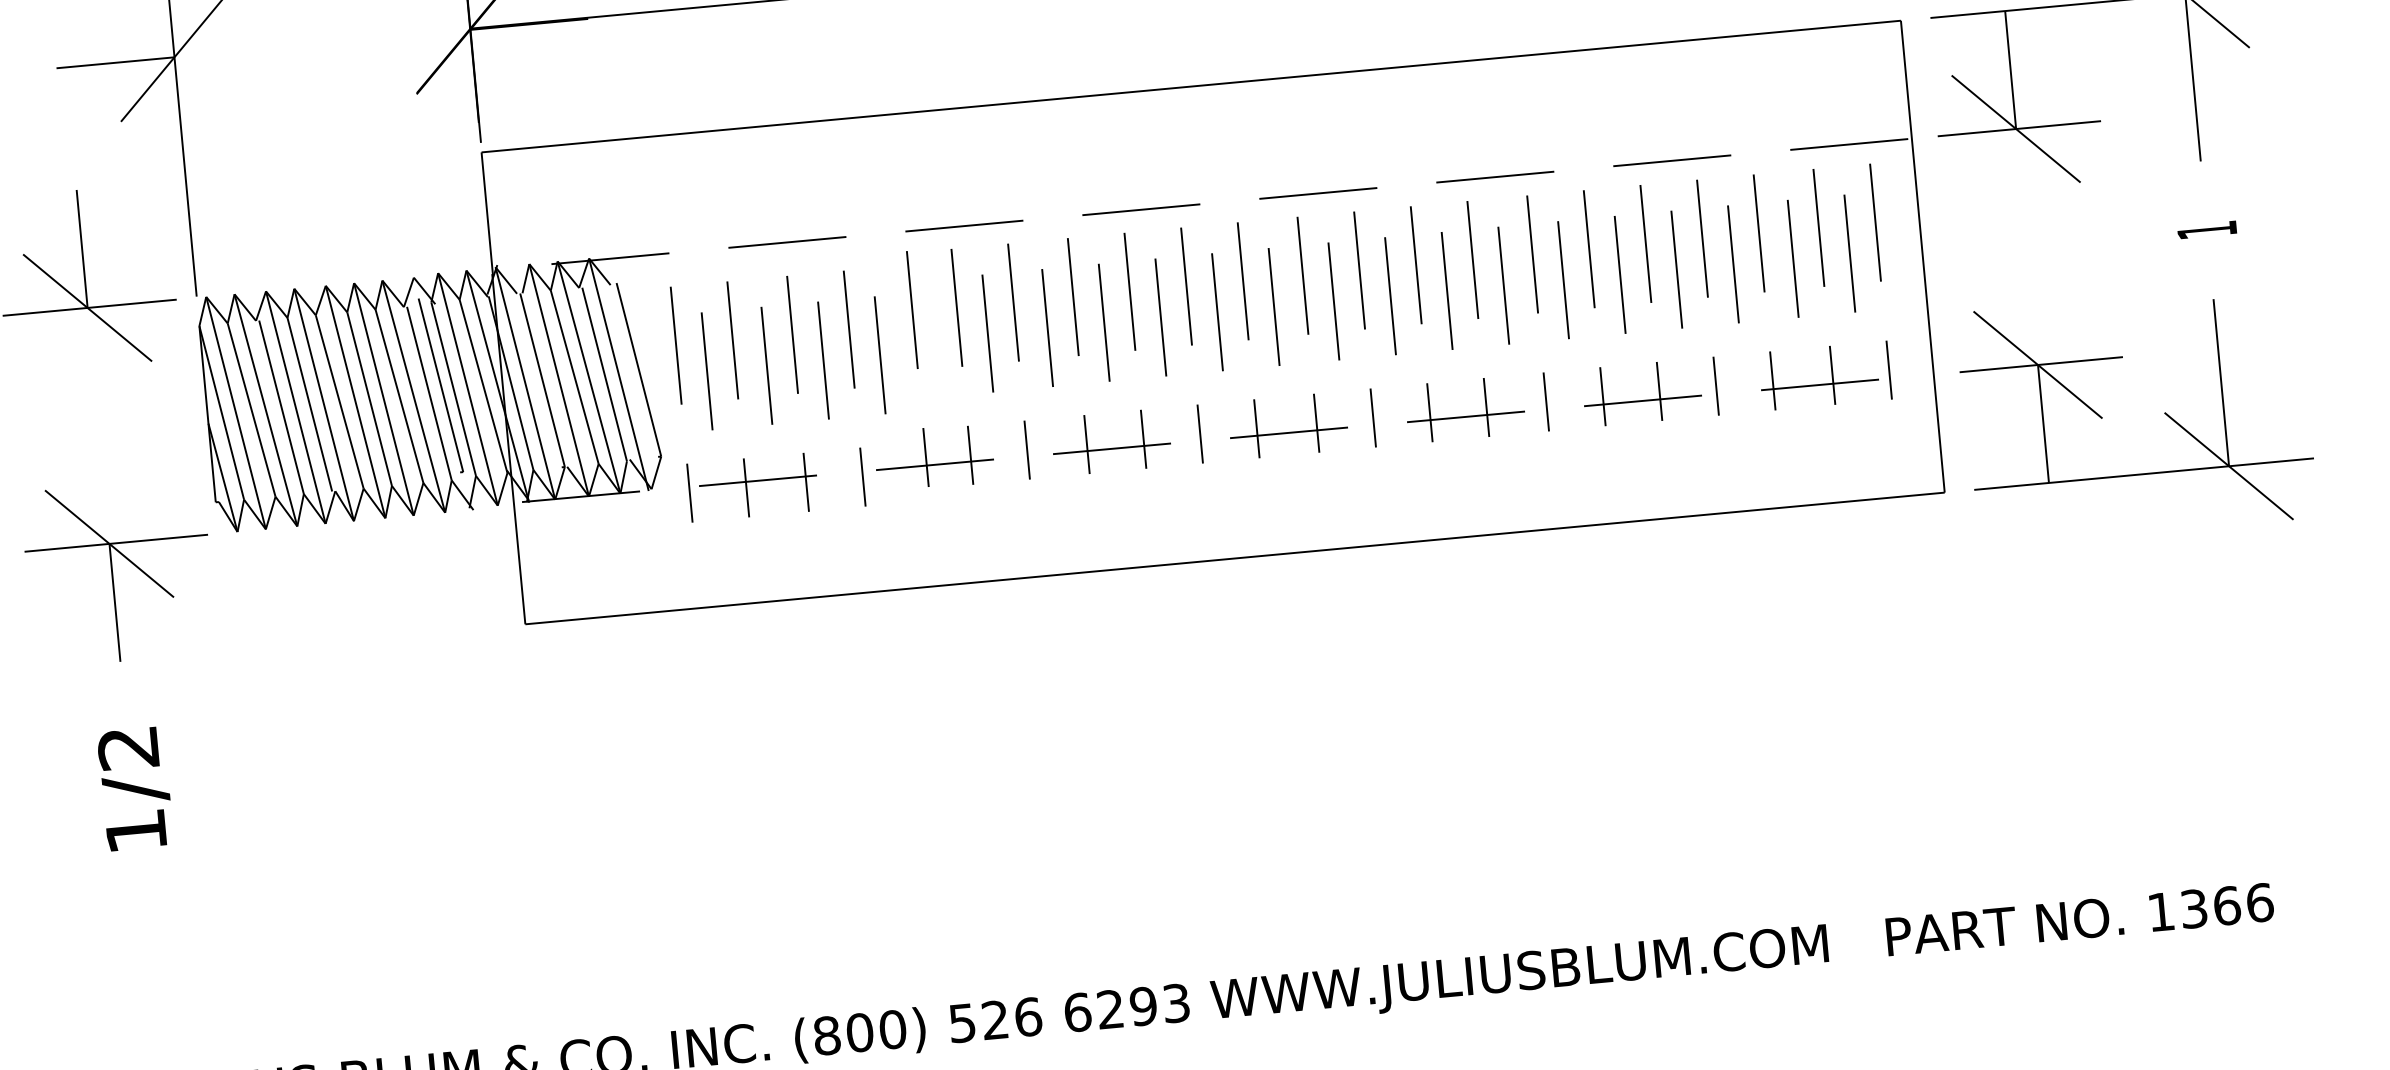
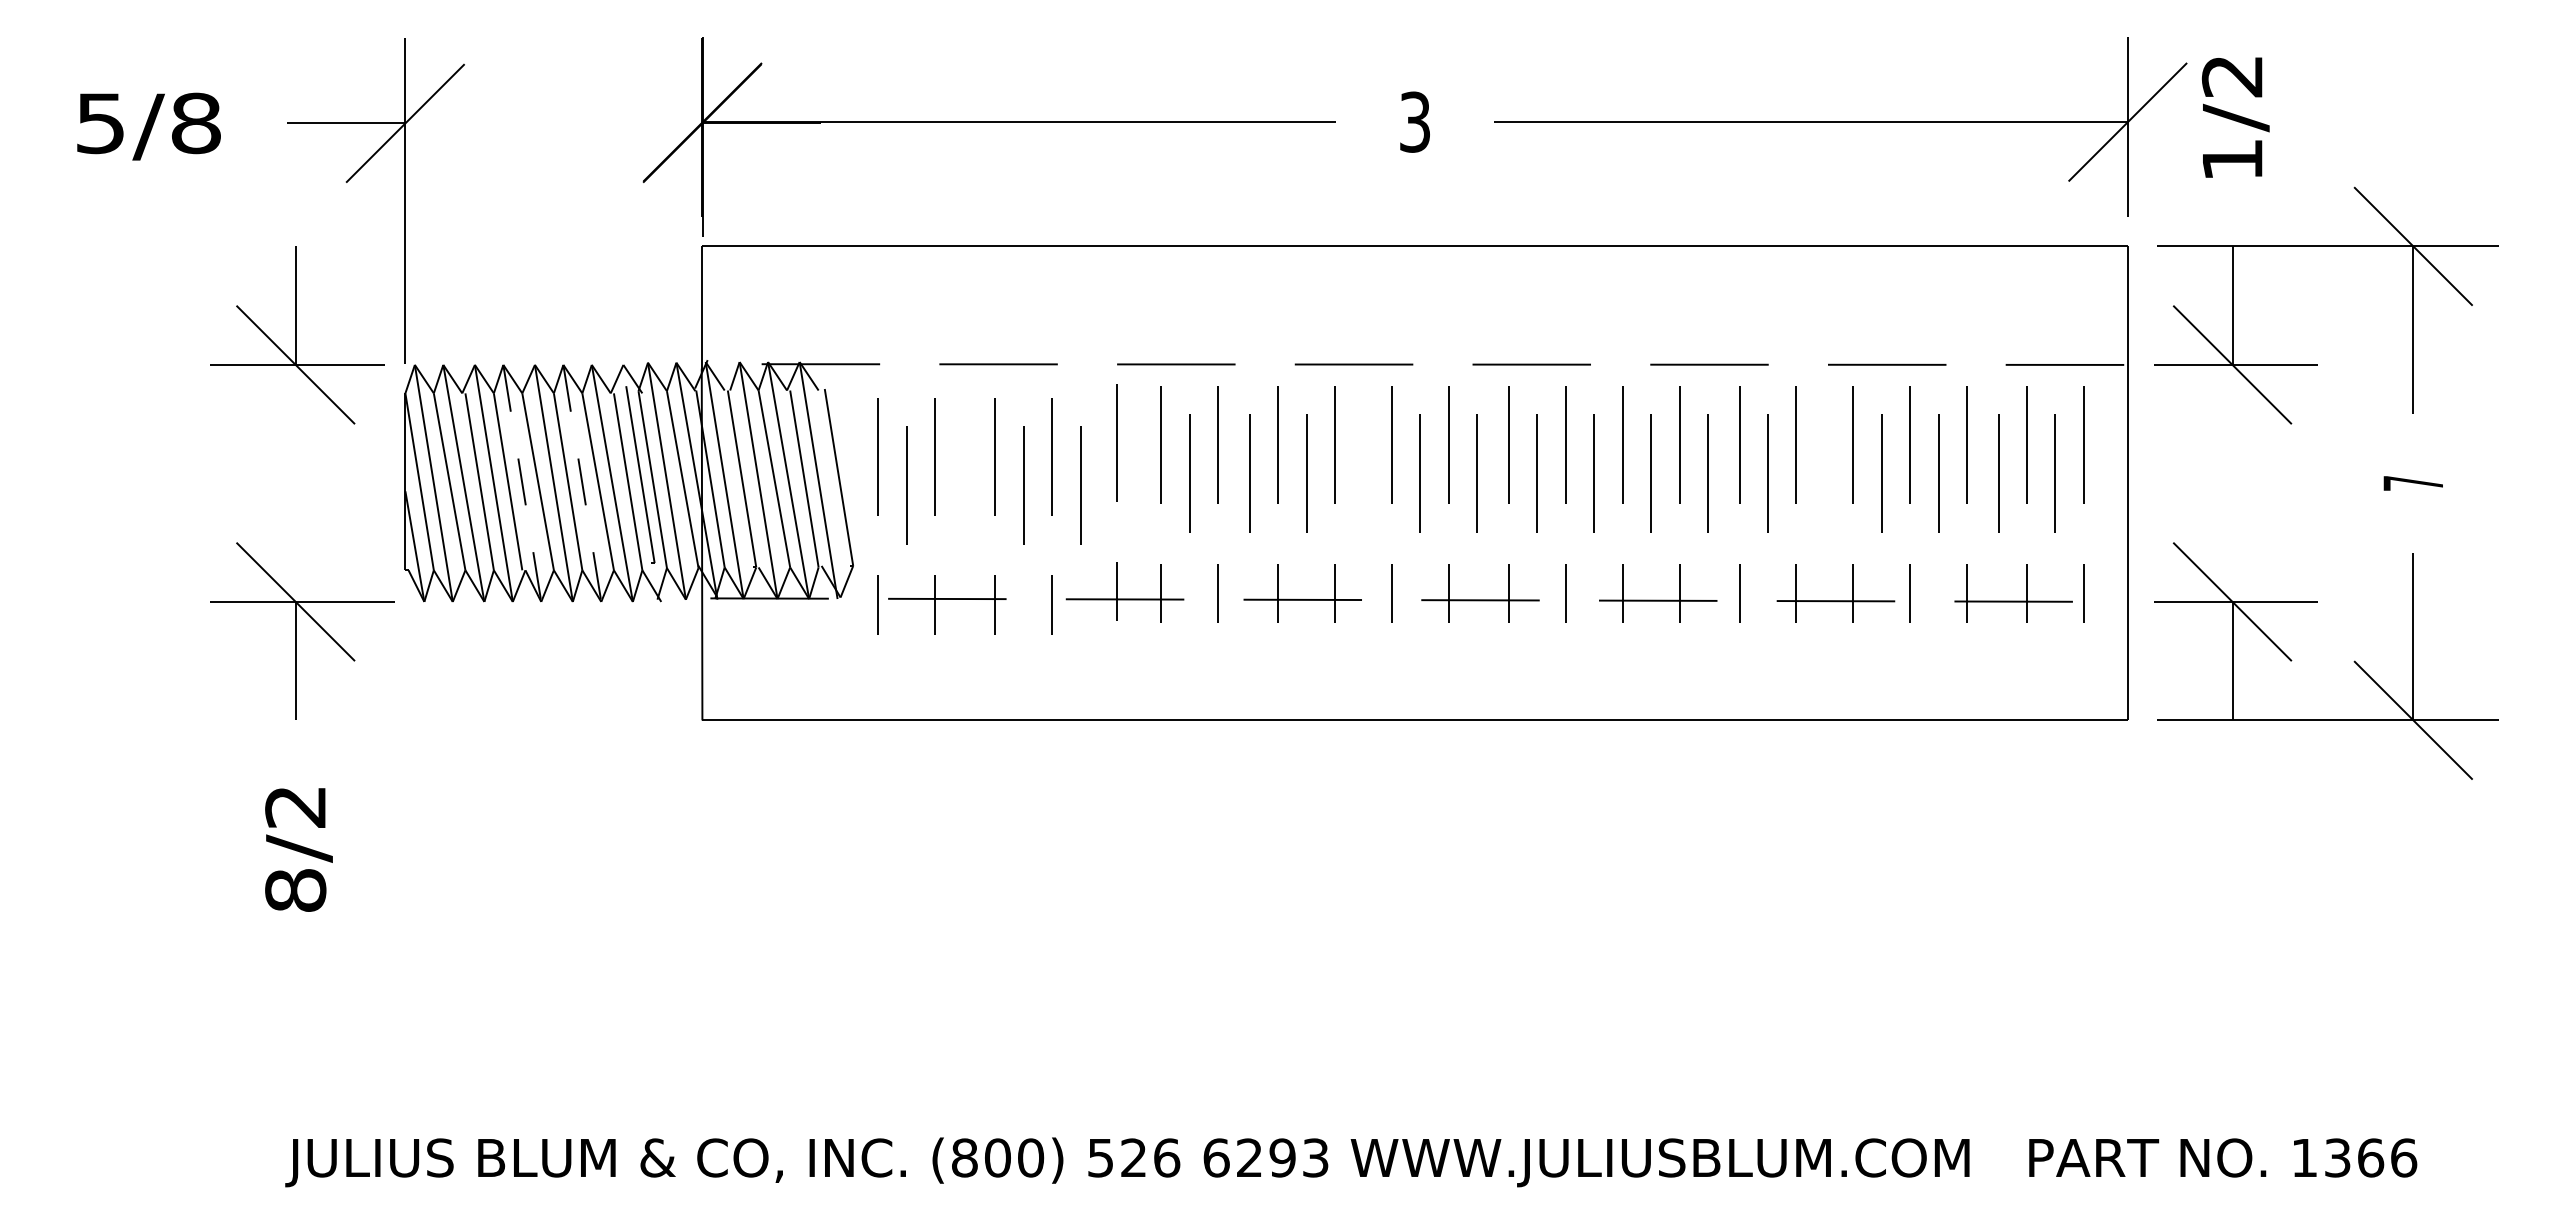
text: (2206, 230) -> (2412, 483), 1 -> 7
line: (1619, 274) -> (1824, 473), removed
line: (1160, 317) -> (1363, 473), removed
line: (766, 366) -> (966, 485), removed
line: (384, 399) -> (582, 483), solid -> dashed
line: (324, 405) -> (522, 483), solid -> dashed
text: (135, 831) -> (295, 890), 1/2 -> 8/2

